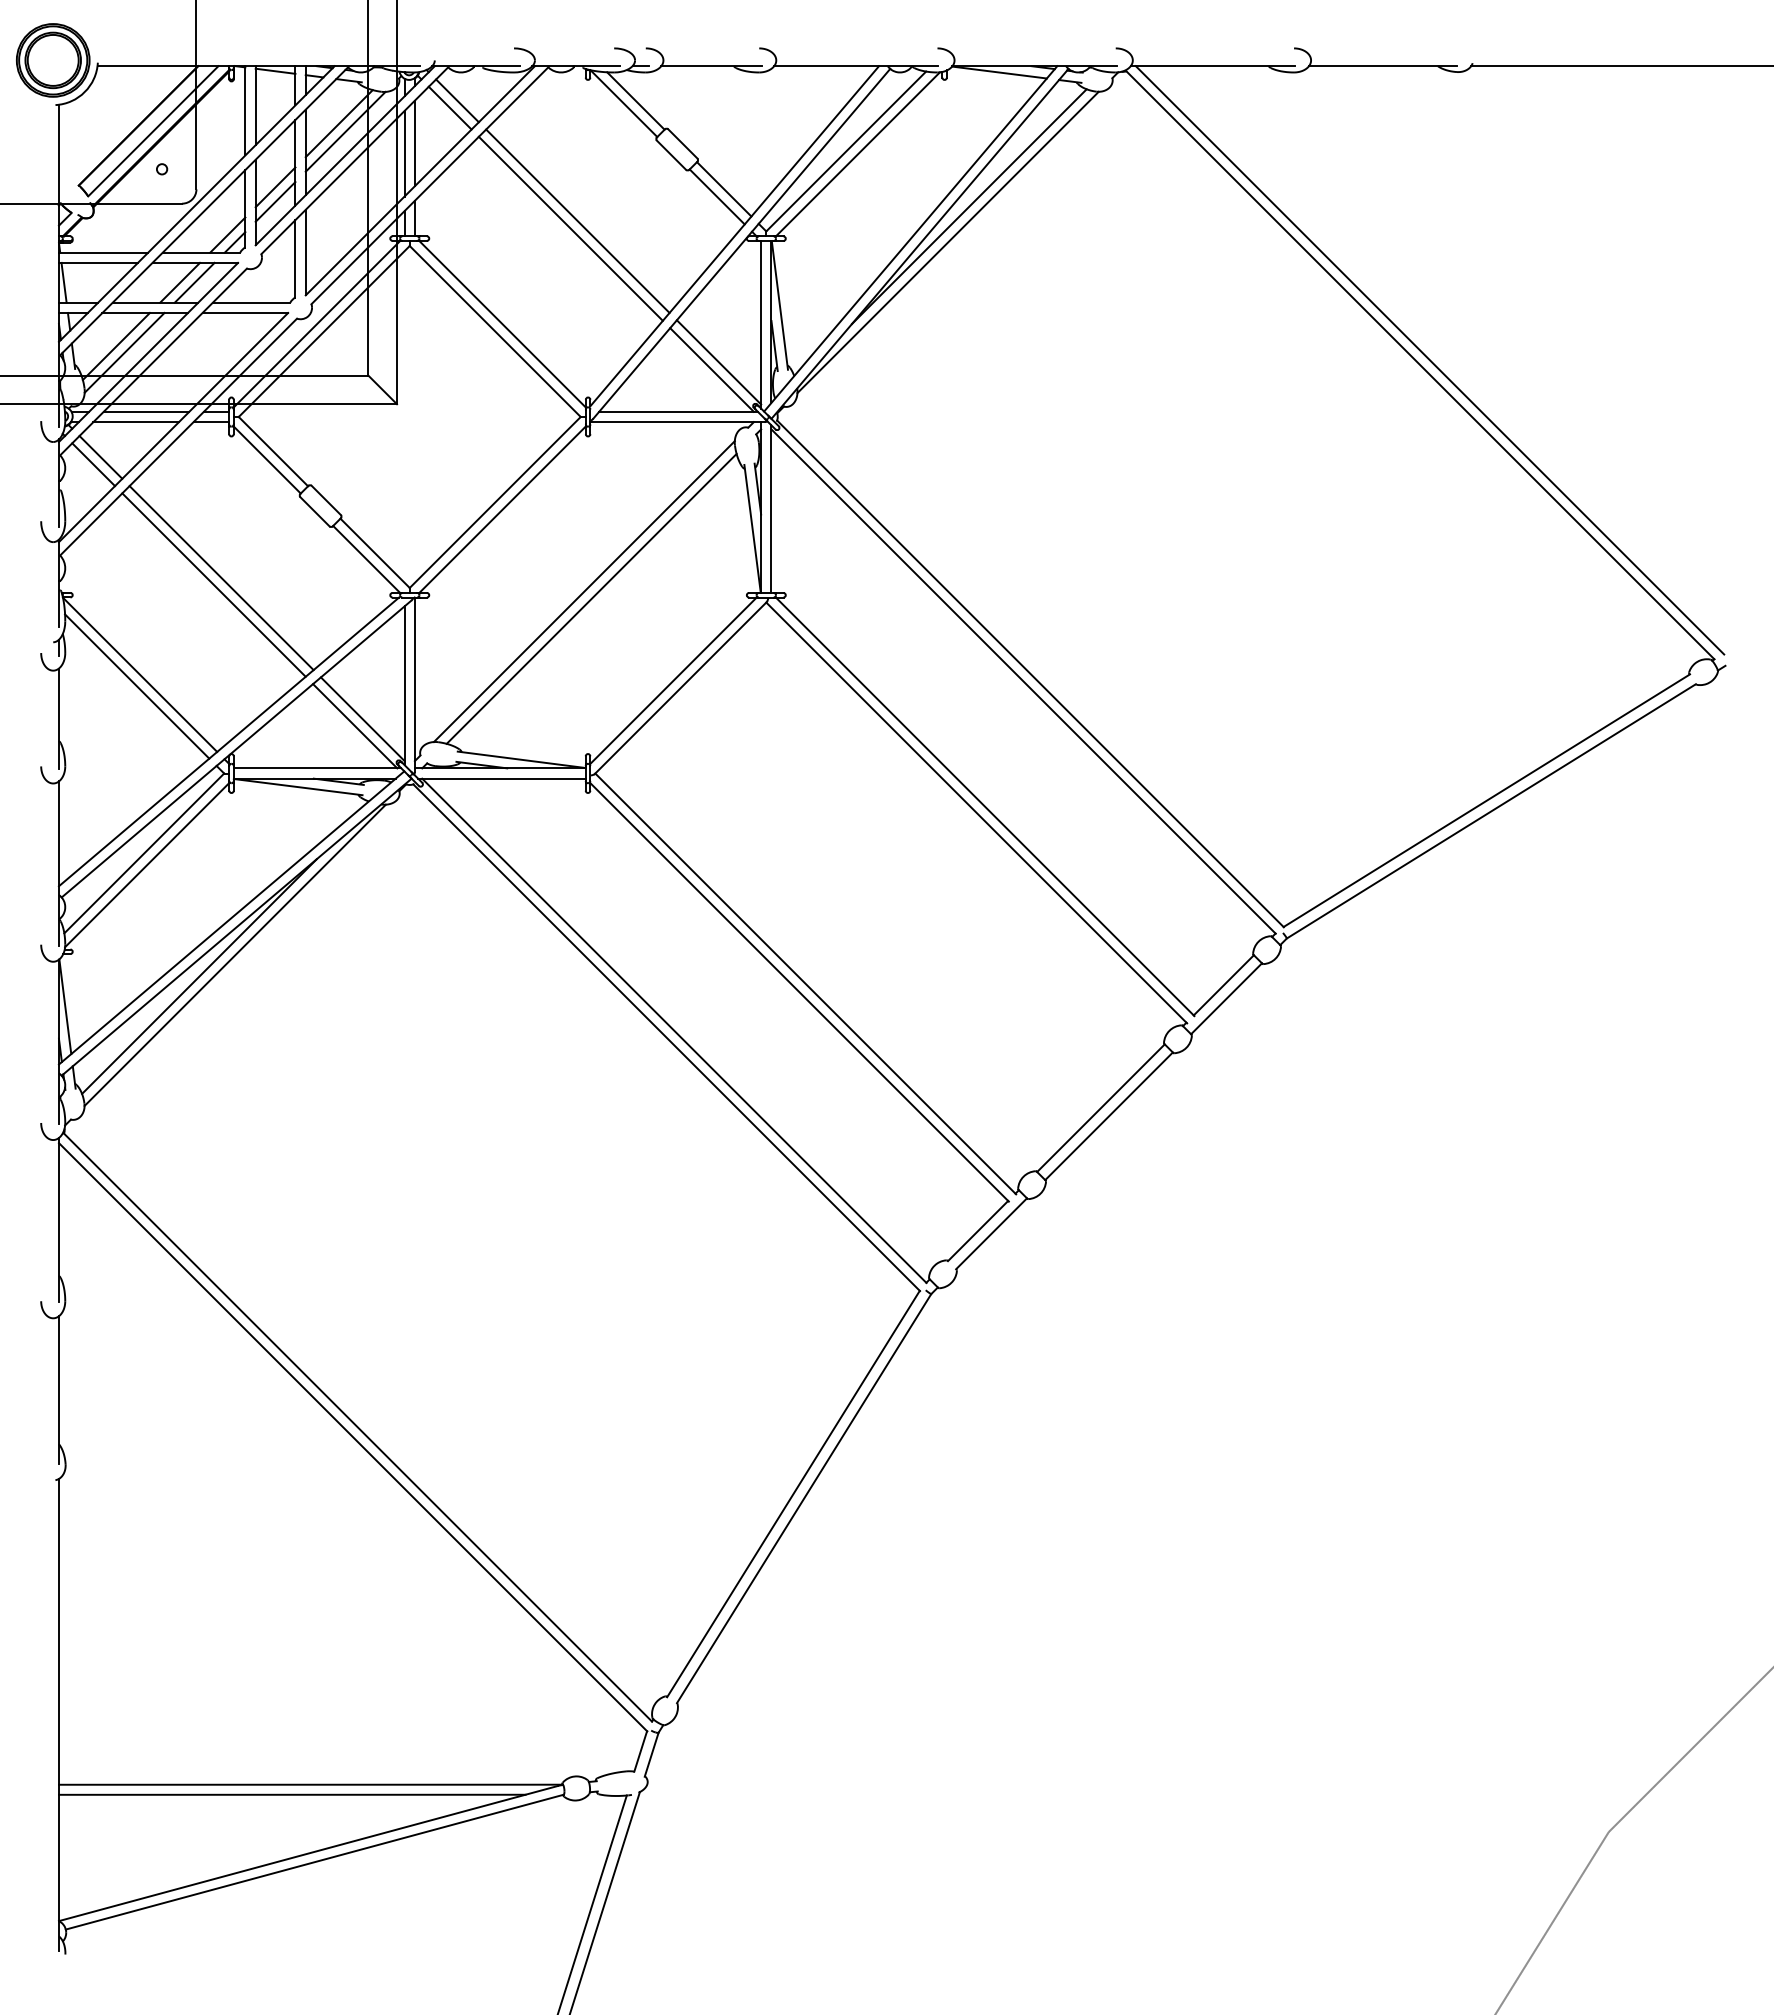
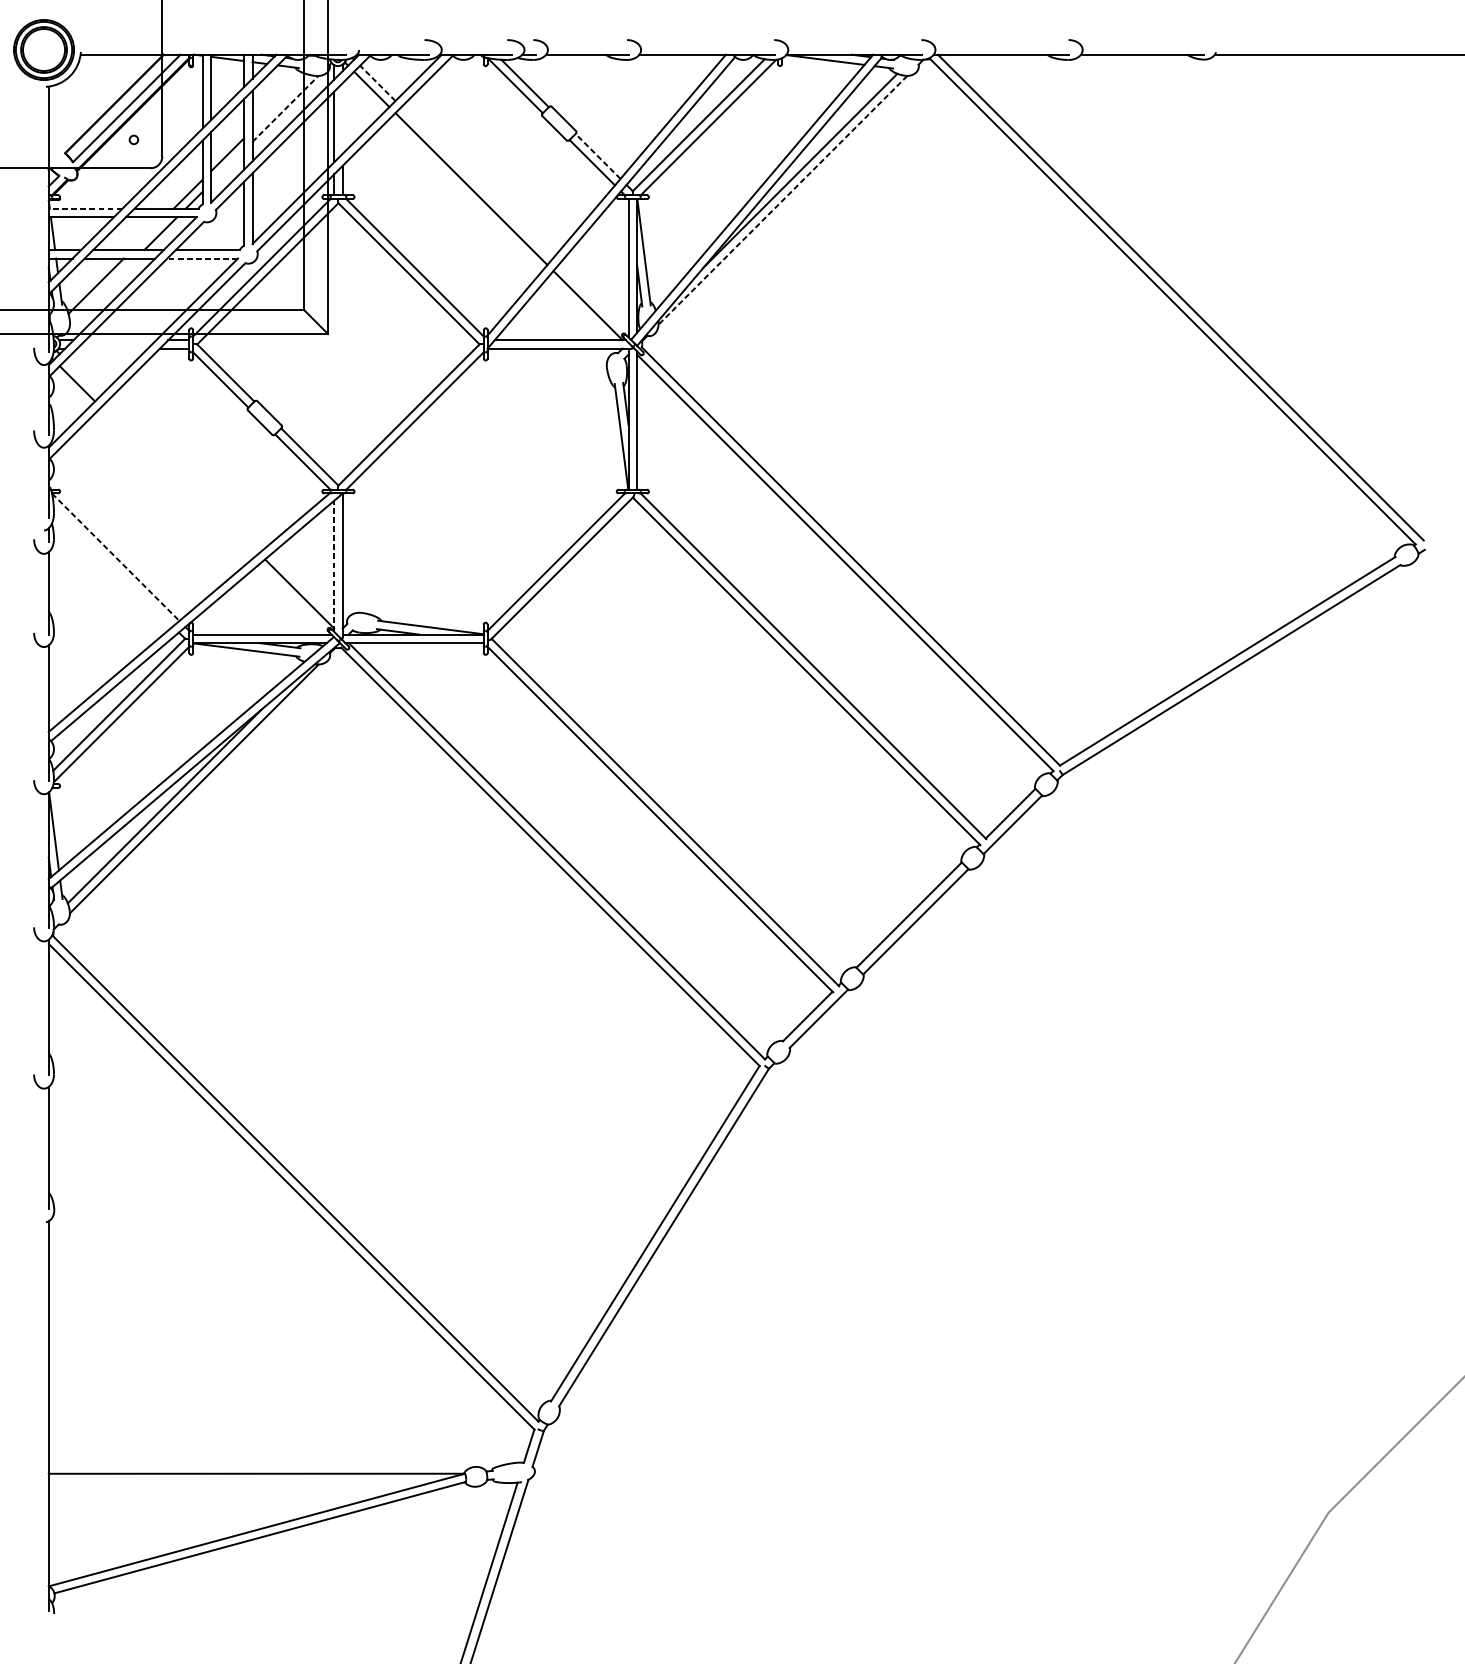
line: (457, 100) -> (377, 83), solid -> dashed
line: (338, 123) -> (279, 102), removed
line: (346, 131) -> (286, 108), solid -> dashed
line: (414, 143) -> (342, 118), removed
line: (723, 188) -> (597, 155), solid -> dashed
line: (275, 201) -> (227, 166), removed
line: (577, 220) -> (476, 182), removed
line: (947, 242) -> (782, 200), solid -> dashed
line: (103, 252) -> (85, 208), solid -> dashed
line: (180, 282) -> (149, 233), removed
line: (245, 312) -> (202, 258), solid -> dashed
line: (124, 352) -> (102, 291), removed
line: (718, 362) -> (593, 299), removed
line: (146, 411) -> (121, 339), removed
line: (135, 422) -> (111, 348), removed
line: (100, 457) -> (83, 377), removed
line: (221, 578) -> (182, 477), removed
line: (213, 584) -> (176, 482), removed
line: (583, 591) -> (481, 488), removed
line: (591, 598) -> (488, 494), removed
line: (140, 675) -> (116, 557), solid -> dashed
line: (404, 685) -> (334, 566), solid -> dashed
line: (137, 686) -> (113, 566), removed
line: (355, 726) -> (293, 599), removed
line: (291, 1794) -> (240, 1481), removed

